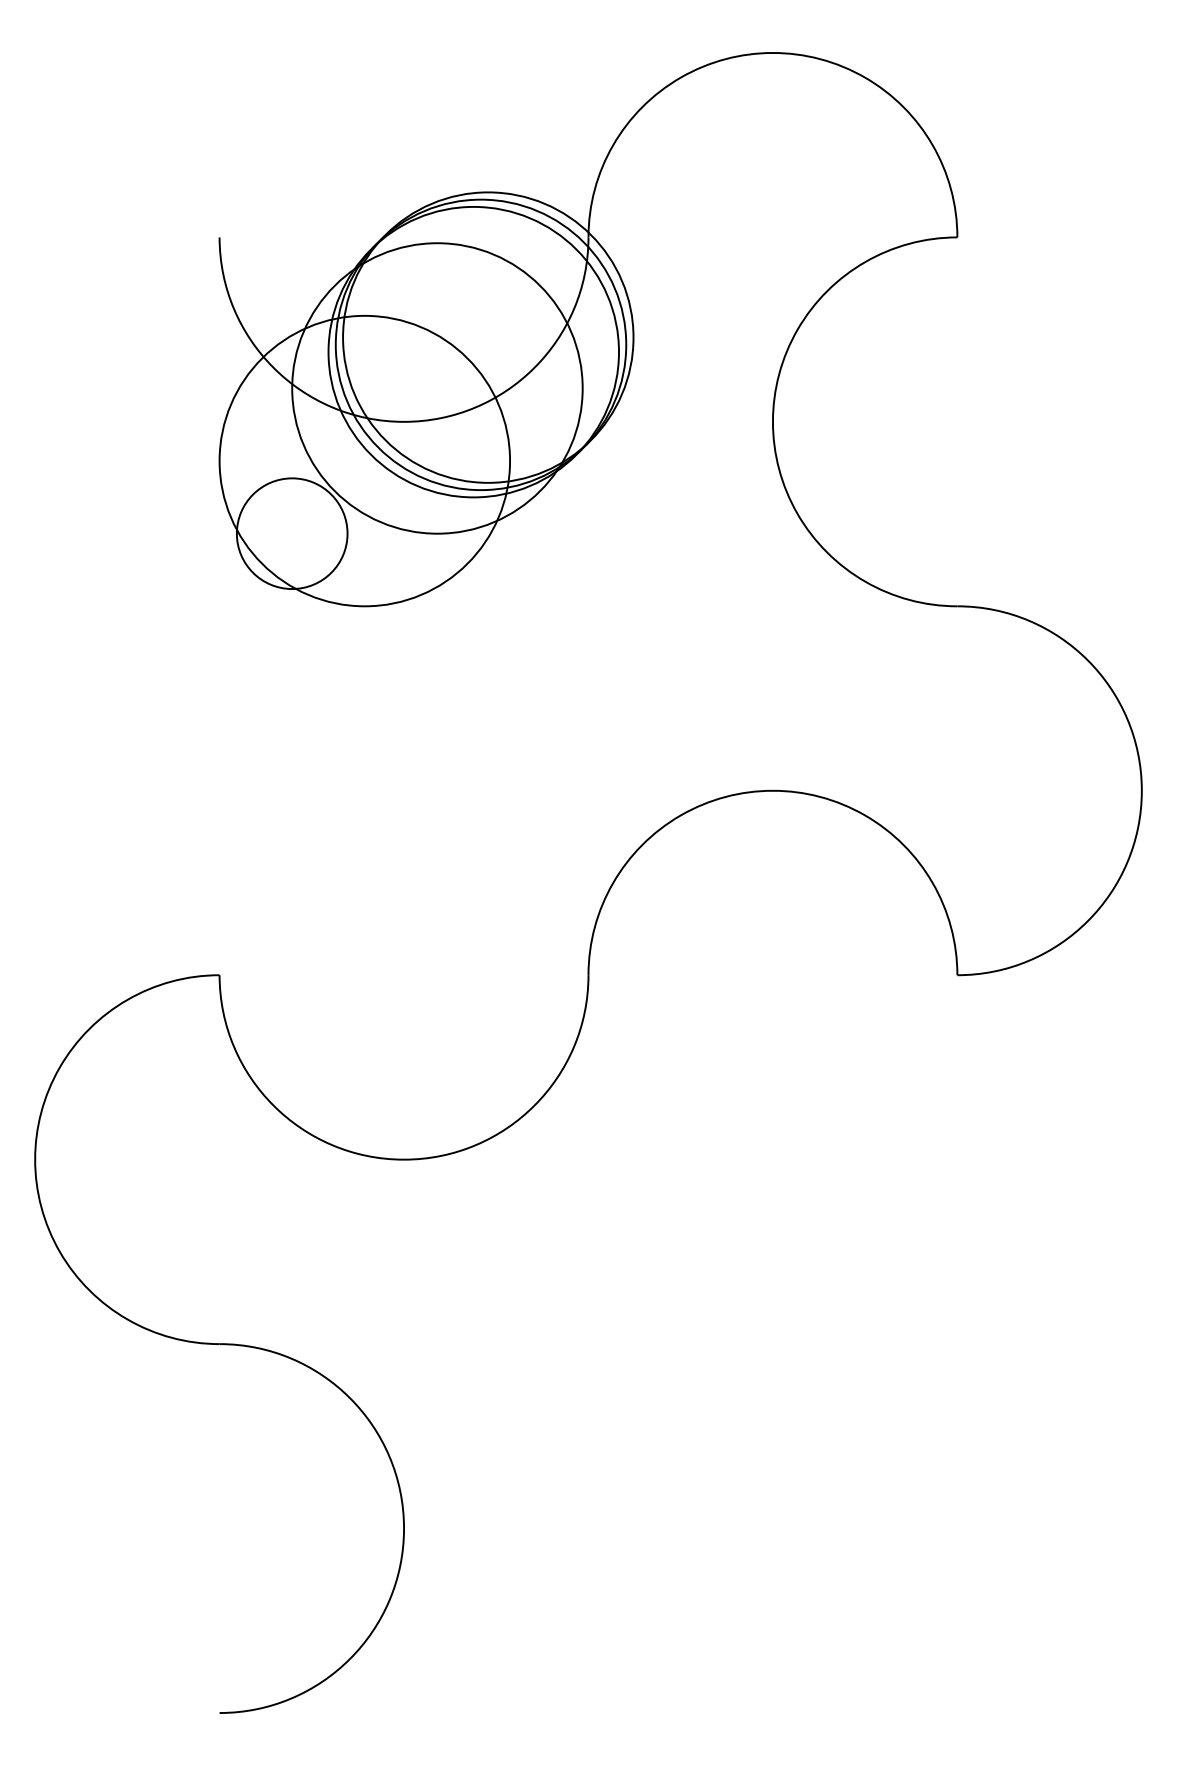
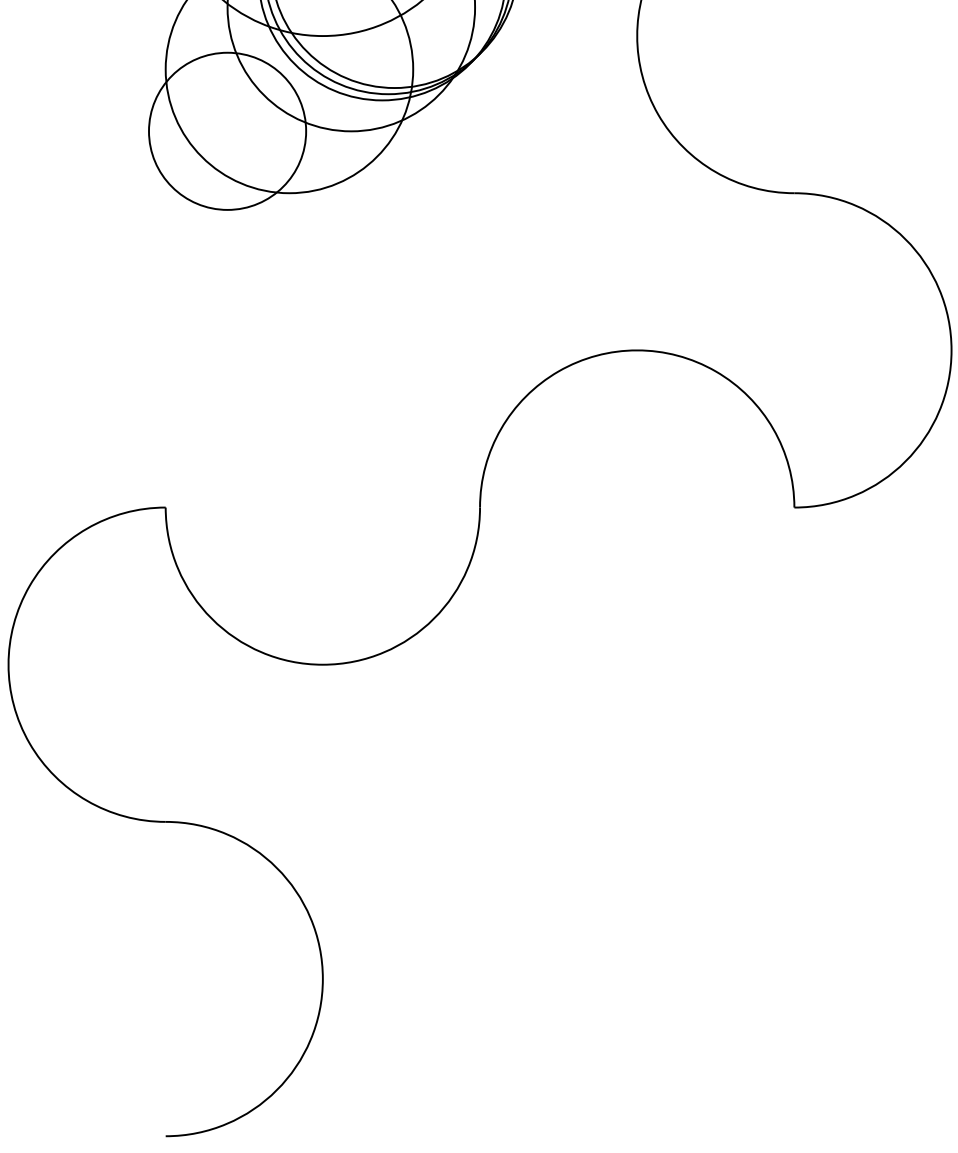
circle: (291, 533) -> (226, 131), size x1.67

